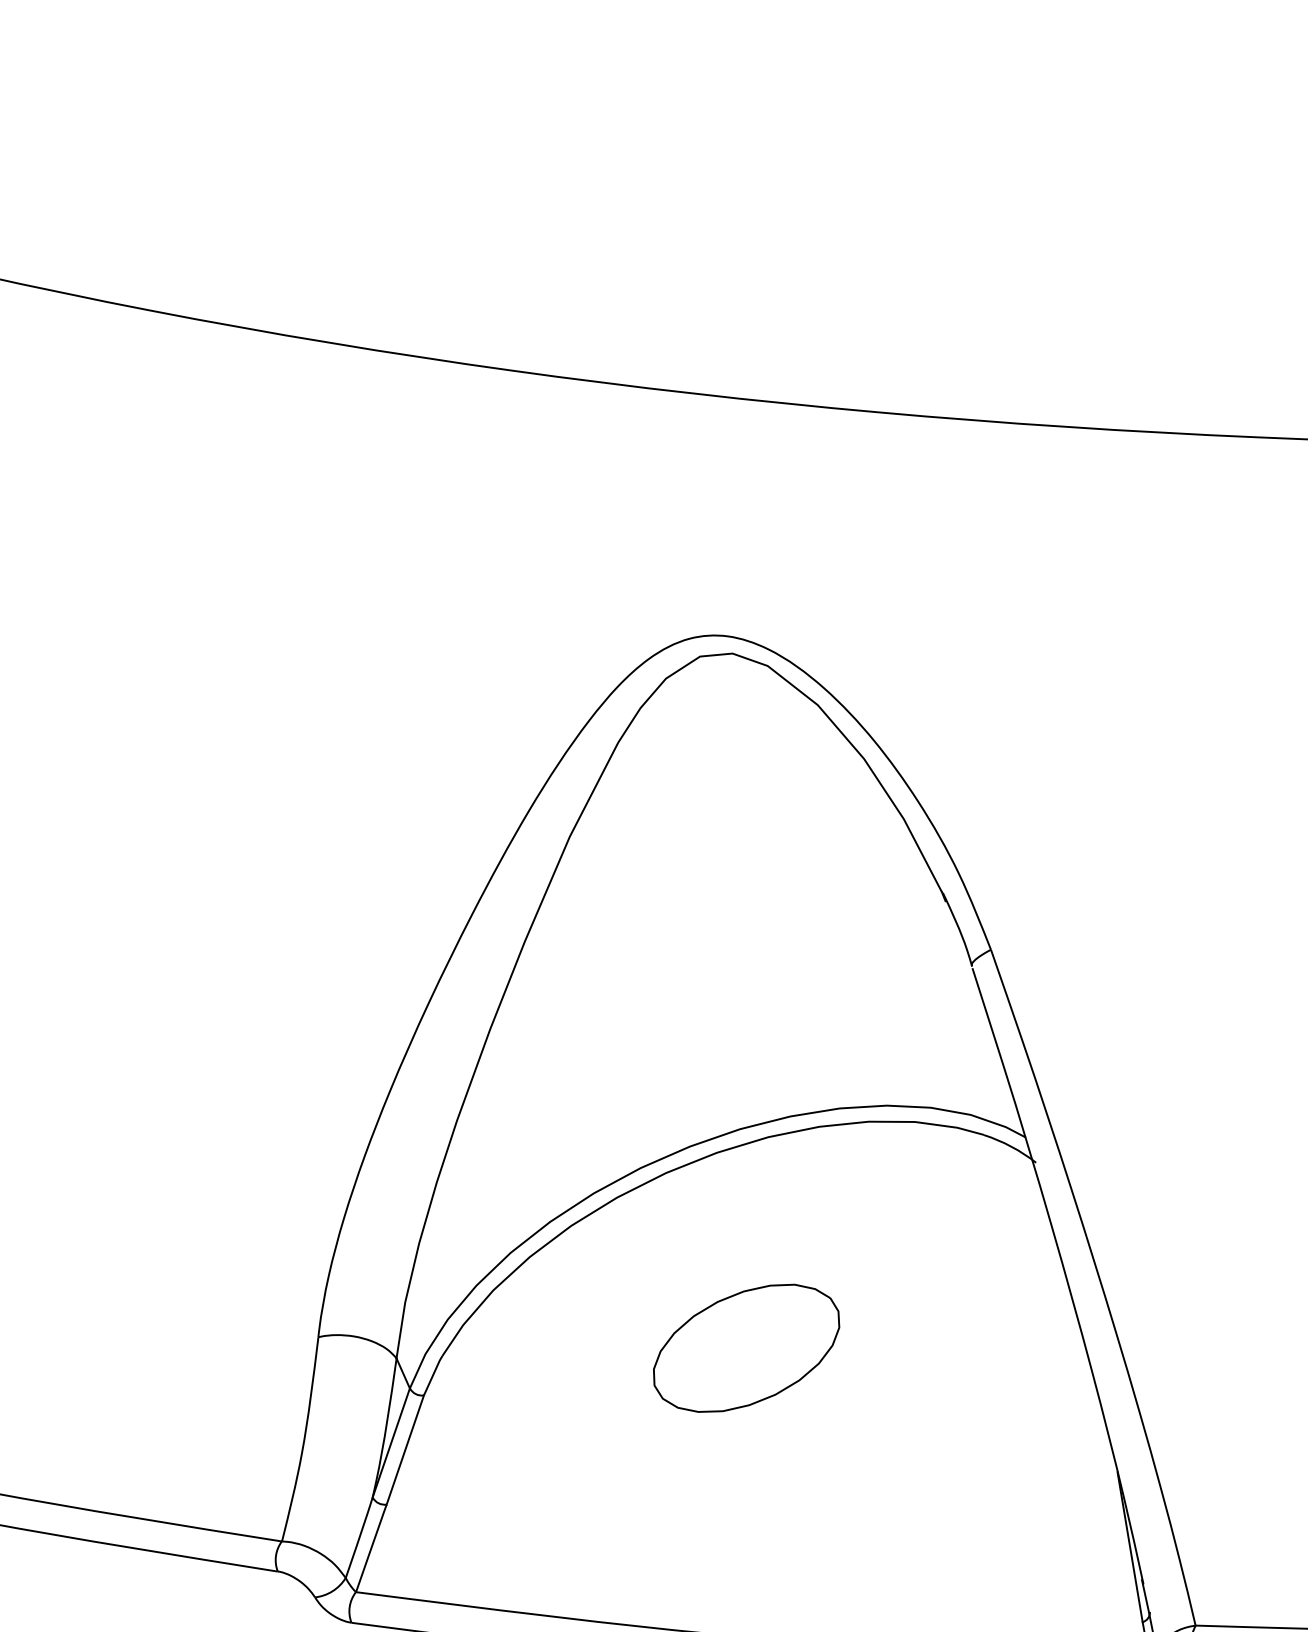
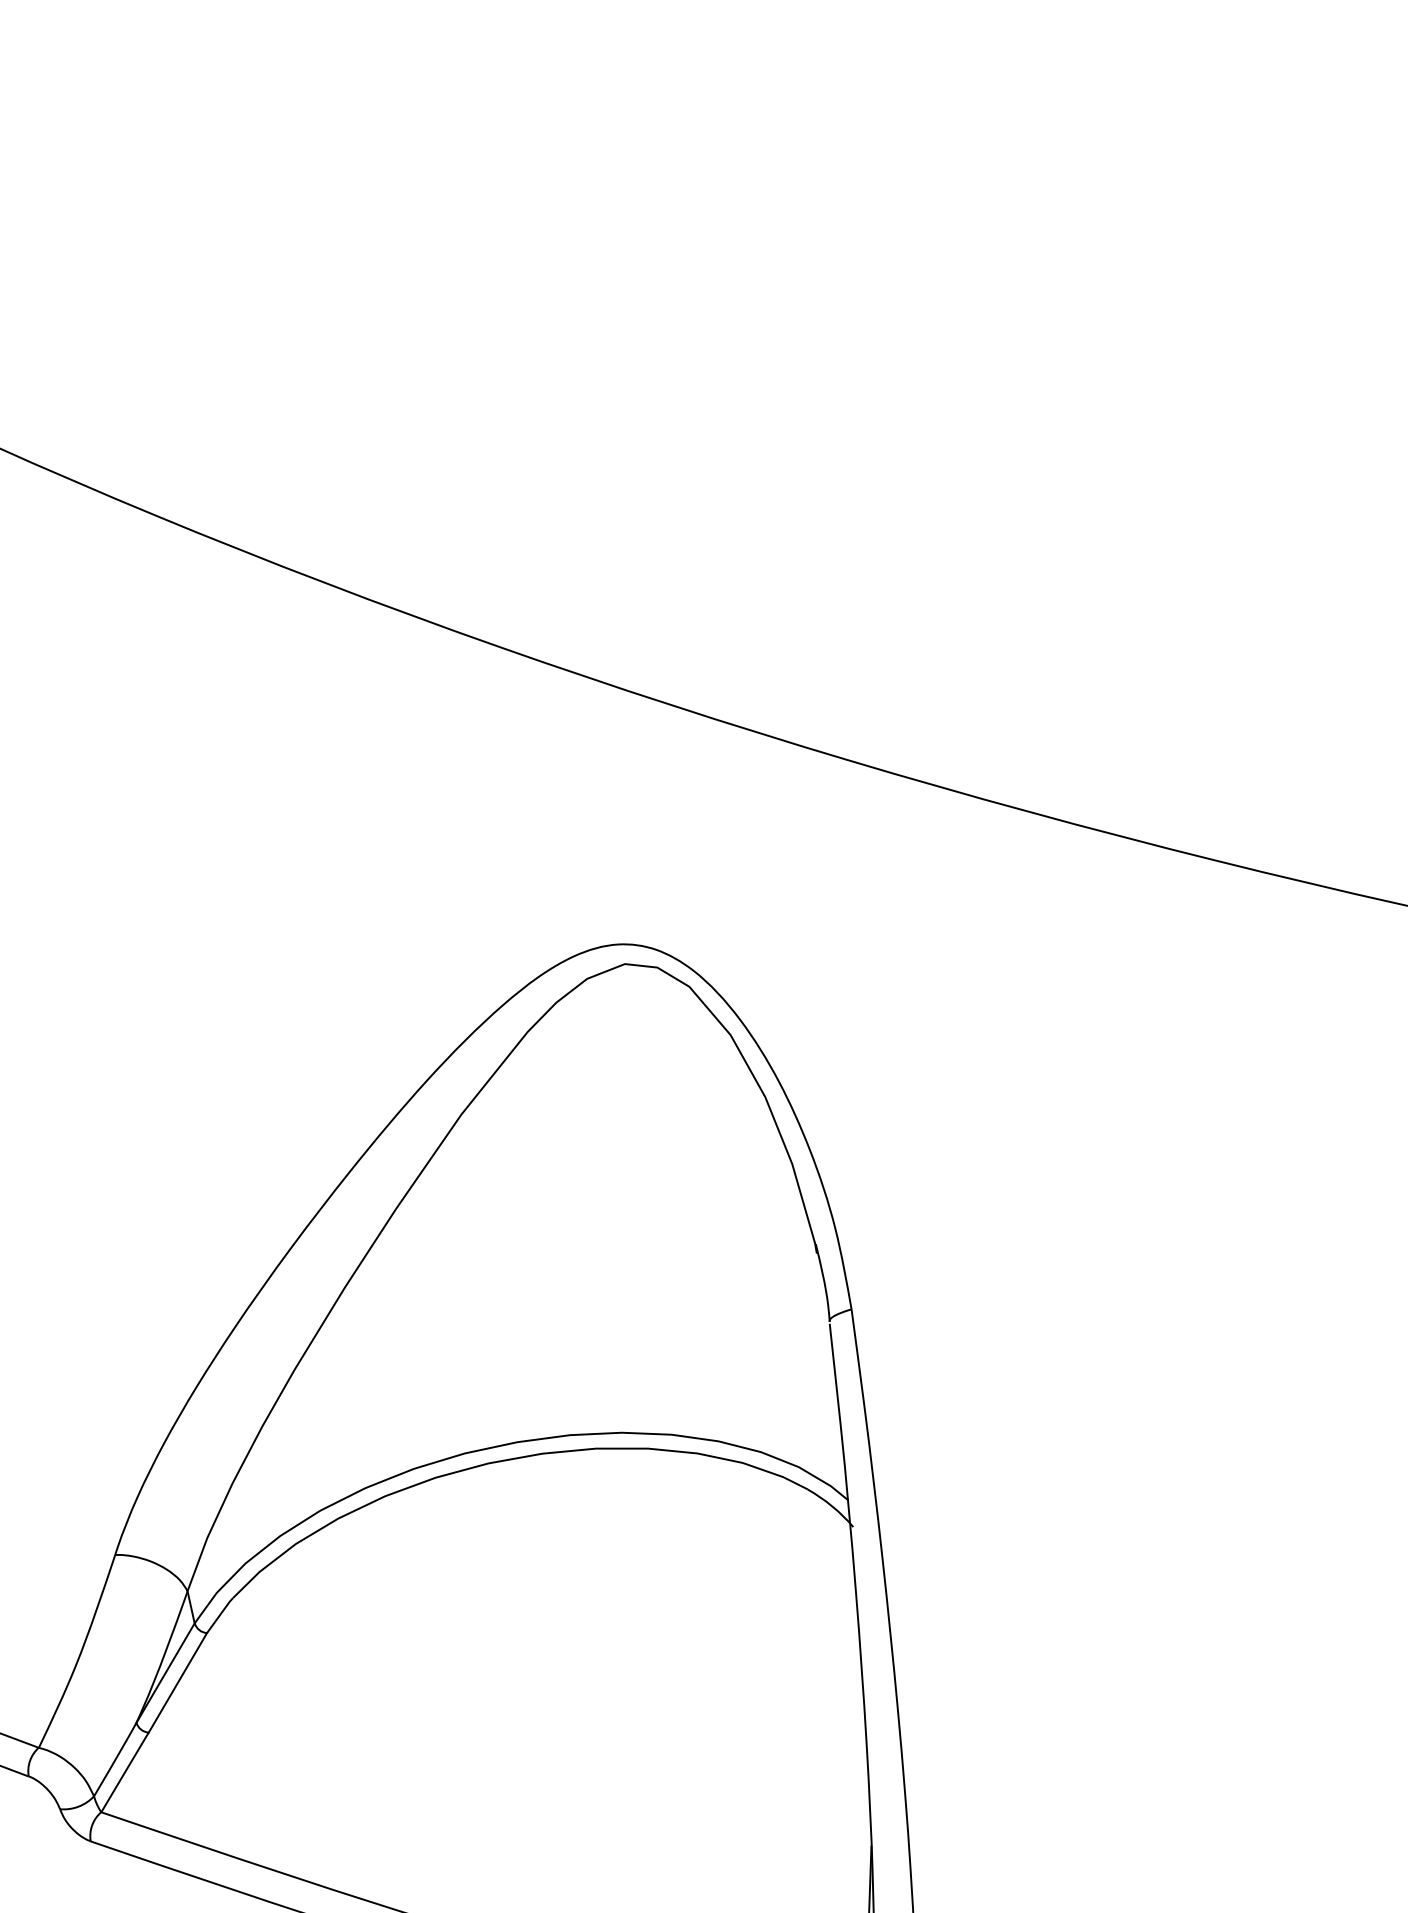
part: (746, 1347) -> (532, 1650), removed

